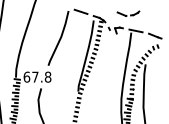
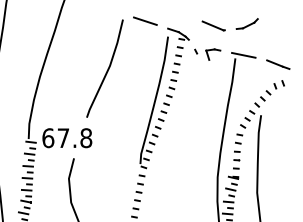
part: (128, 13) -> (230, 24), size x1.43

